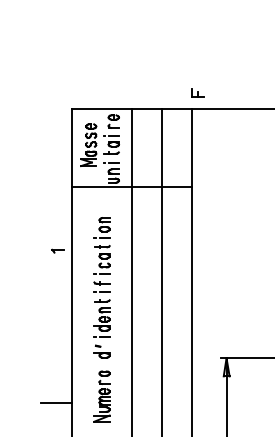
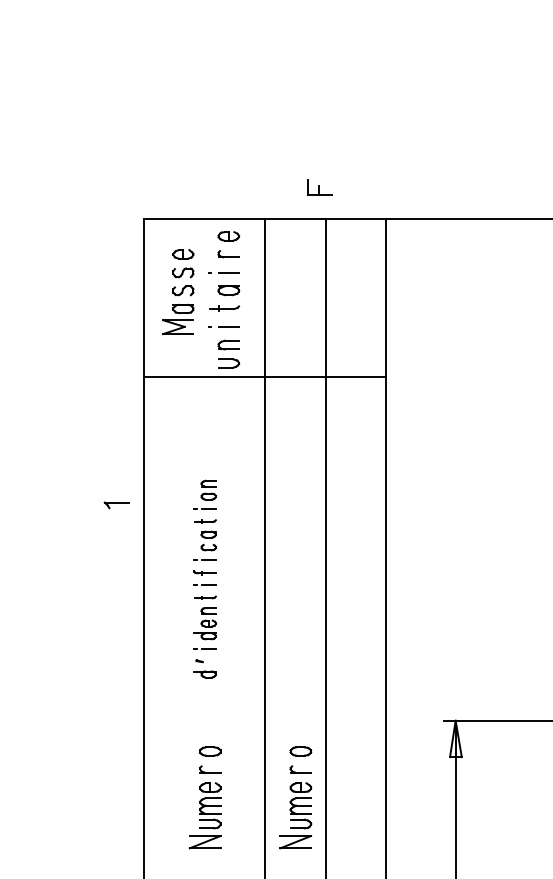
part: (197, 92) -> (318, 186), moved
part: (101, 287) -> (204, 578), size x0.7
part: (146, 396) -> (294, 797), added
line: (56, 403) -> (113, 811), removed

